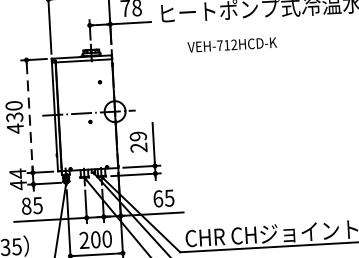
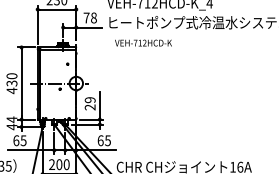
text: (232, 44) -> (143, 42), moved
line: (29, 117) -> (21, 84), dashed -> solid
text: (26, 205) -> (16, 140), 85 -> 65

